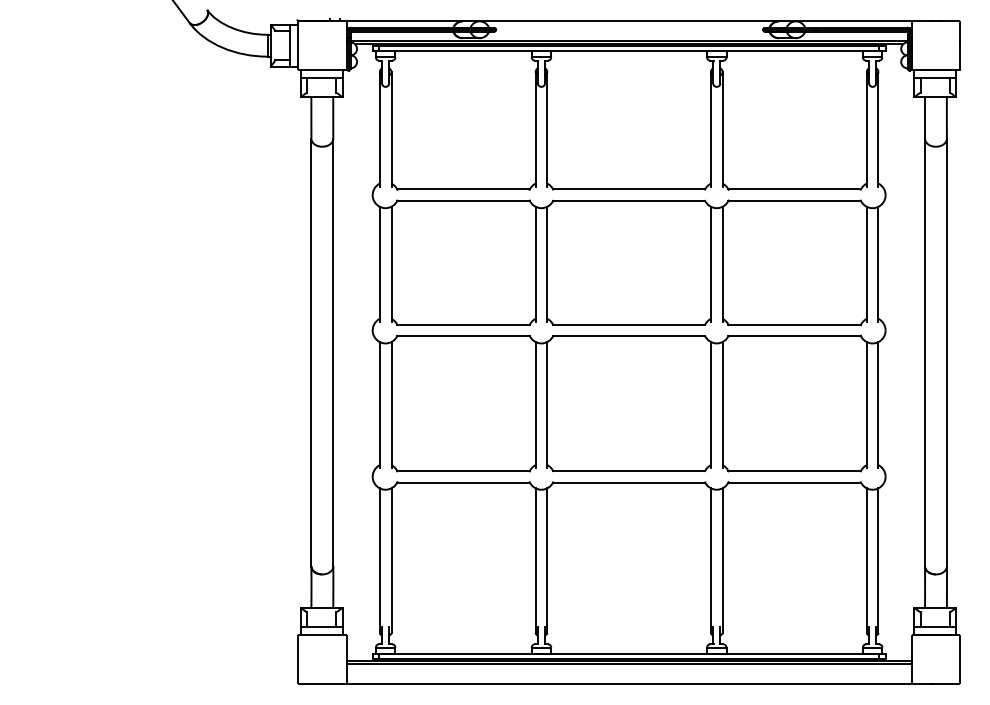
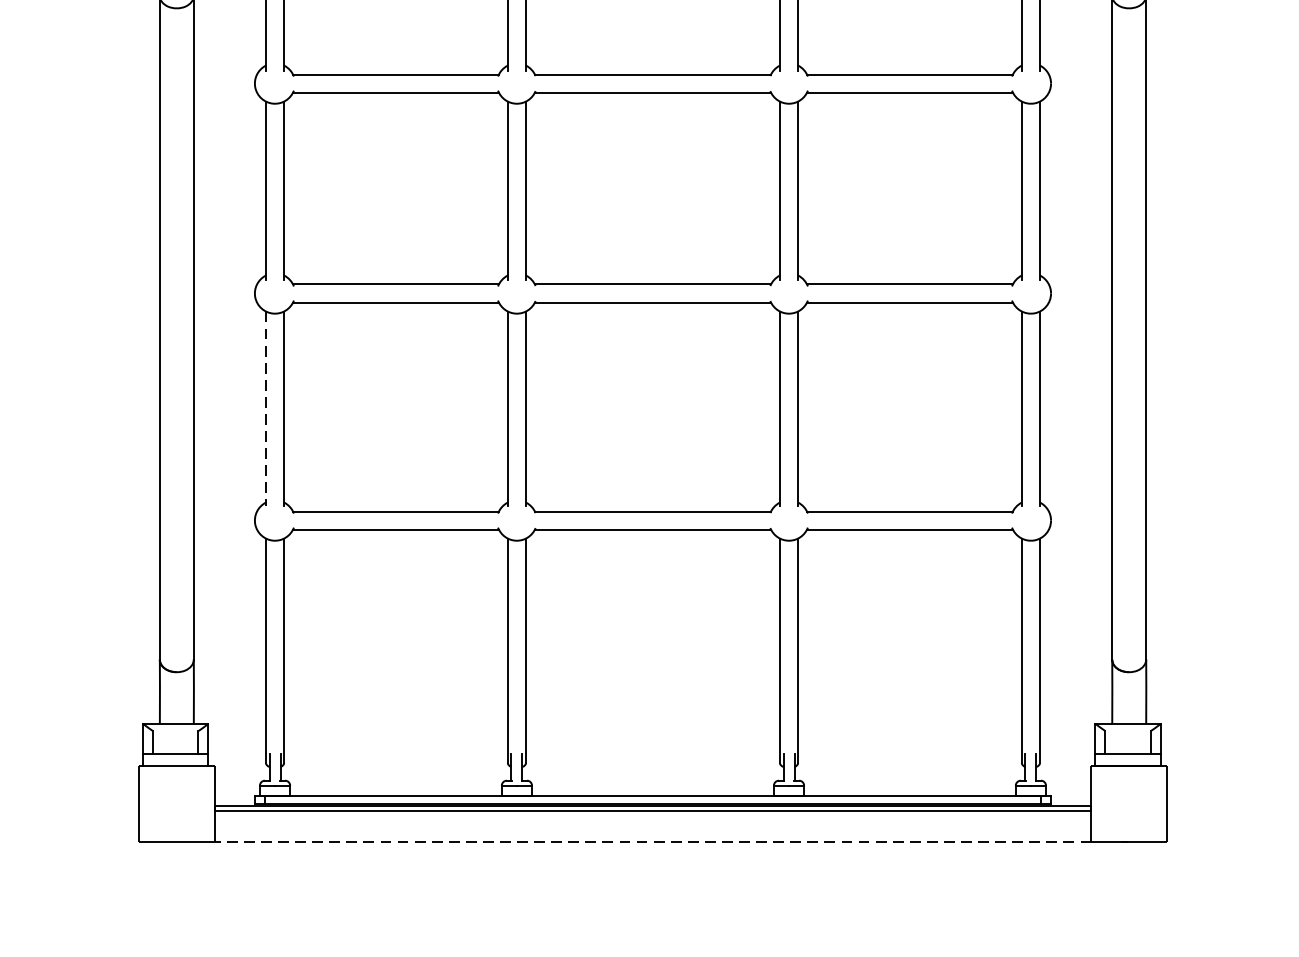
line: (379, 404) -> (265, 408), solid -> dashed
line: (628, 683) -> (651, 841), solid -> dashed

